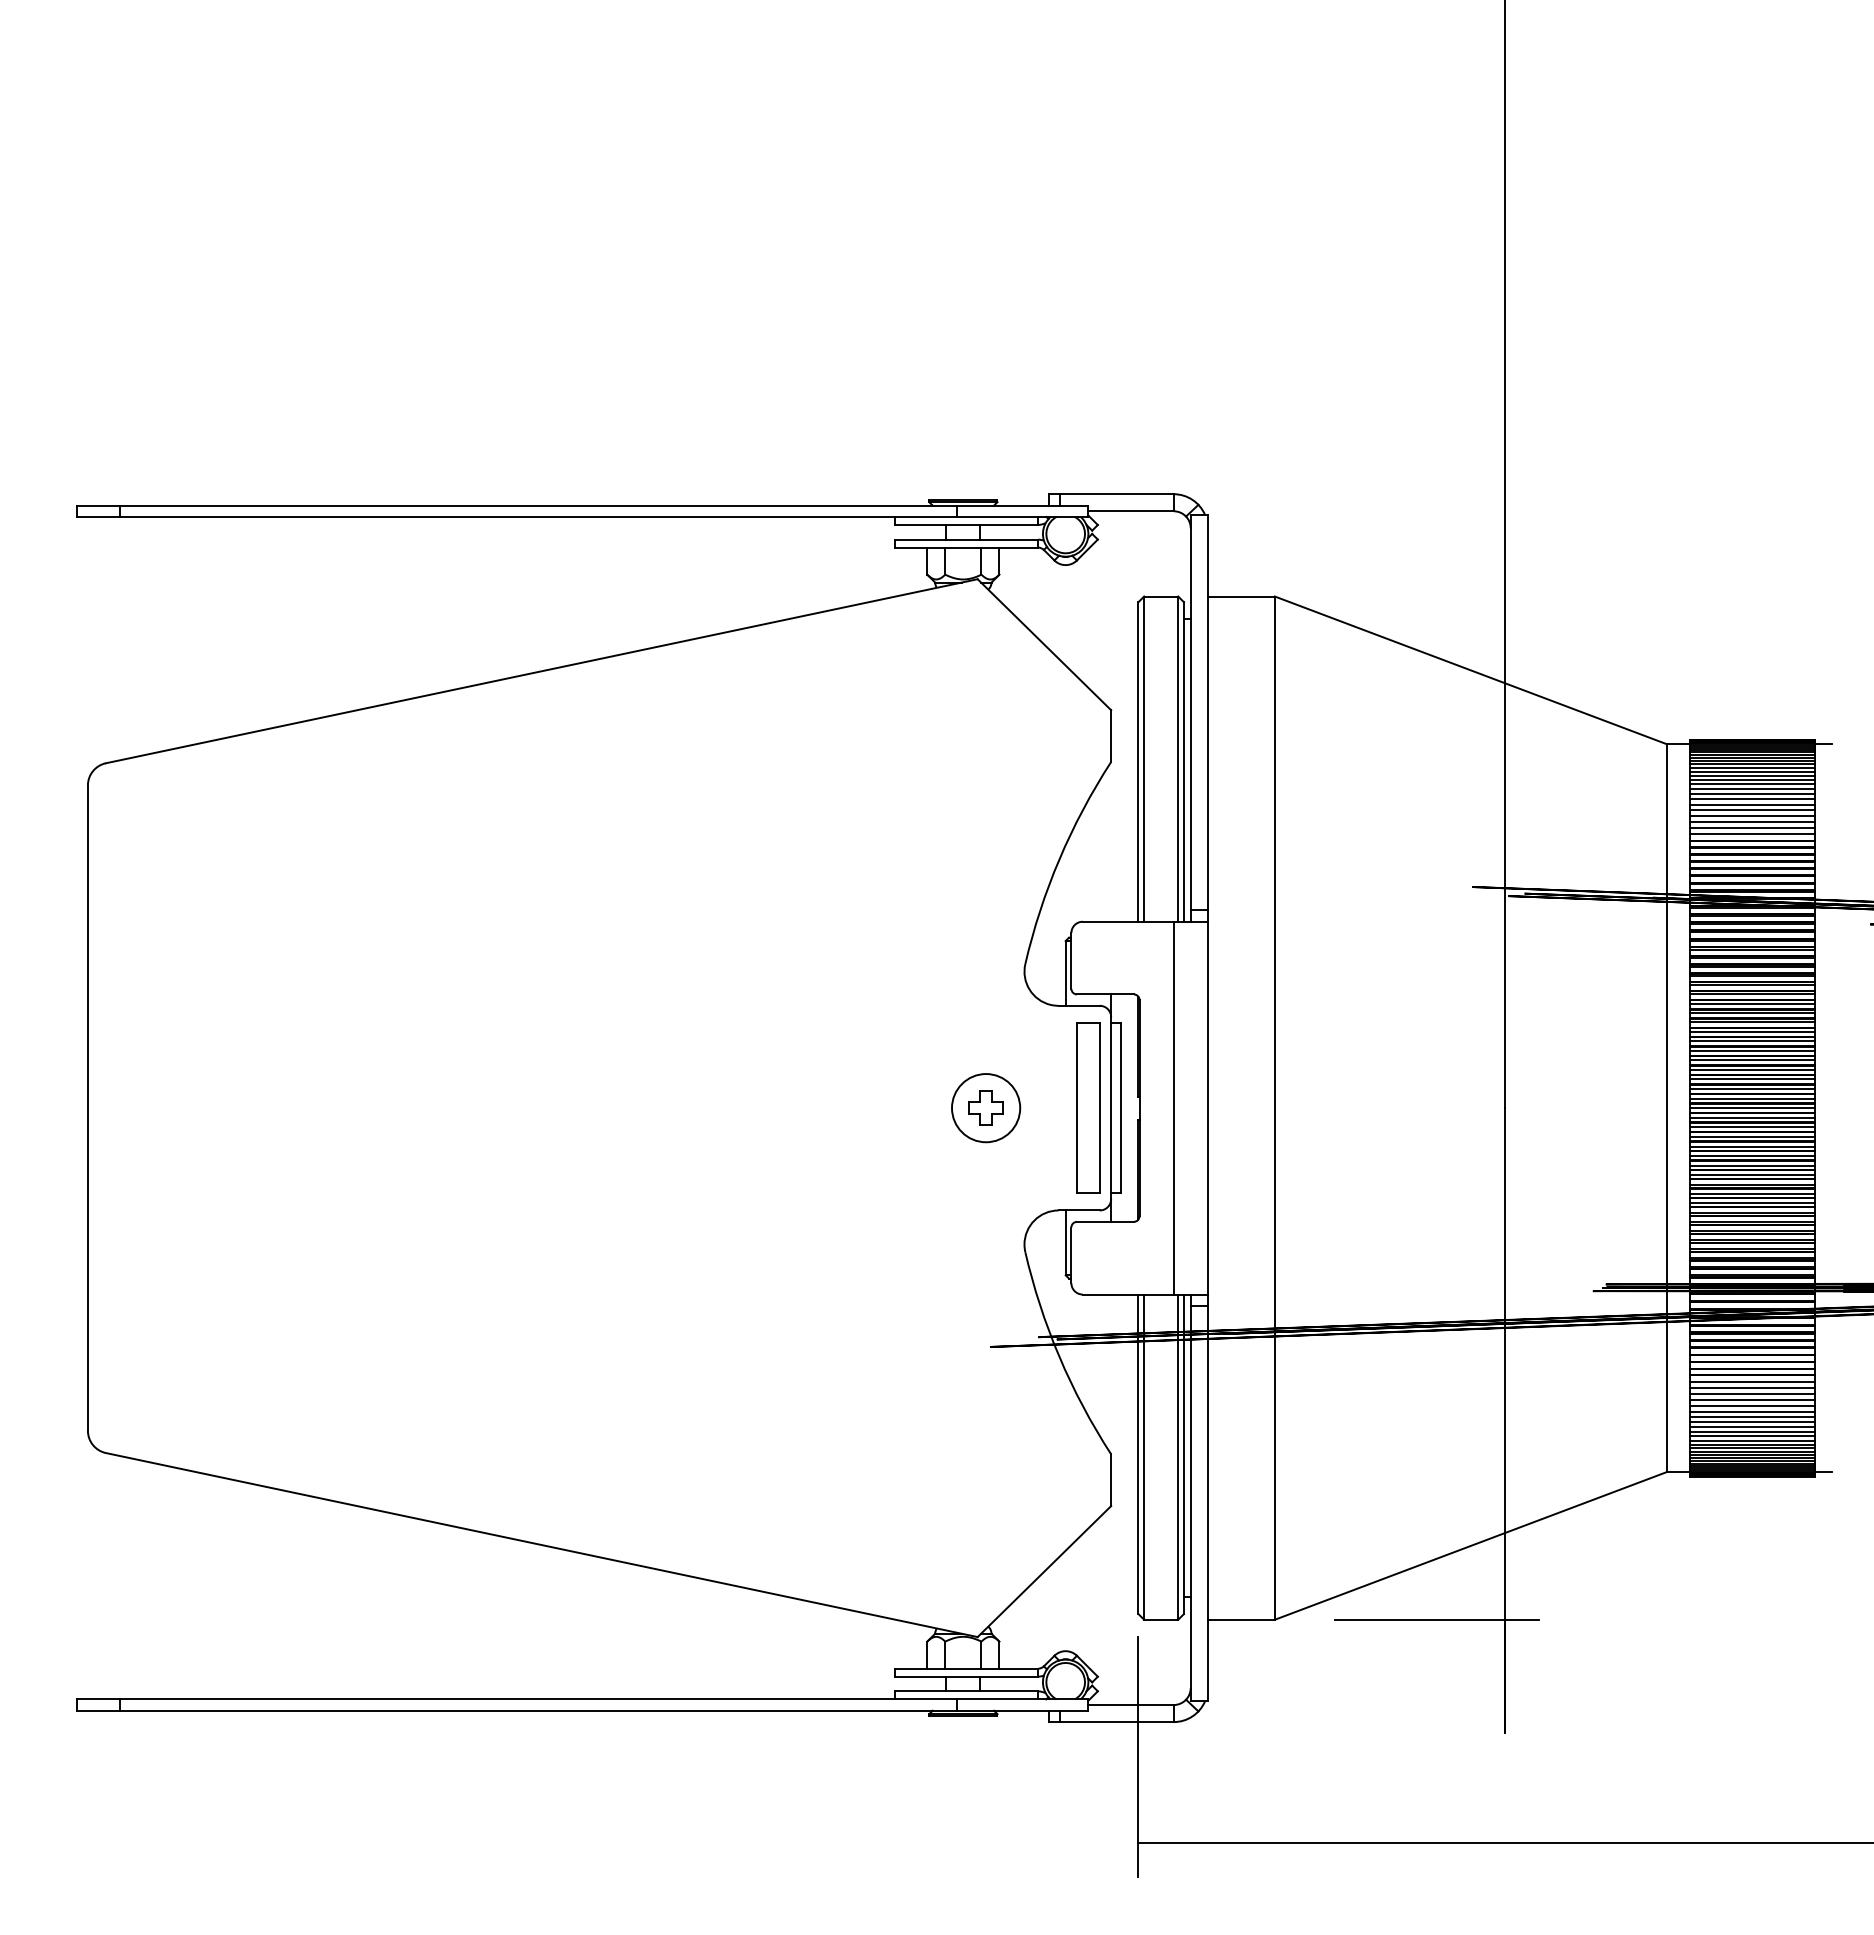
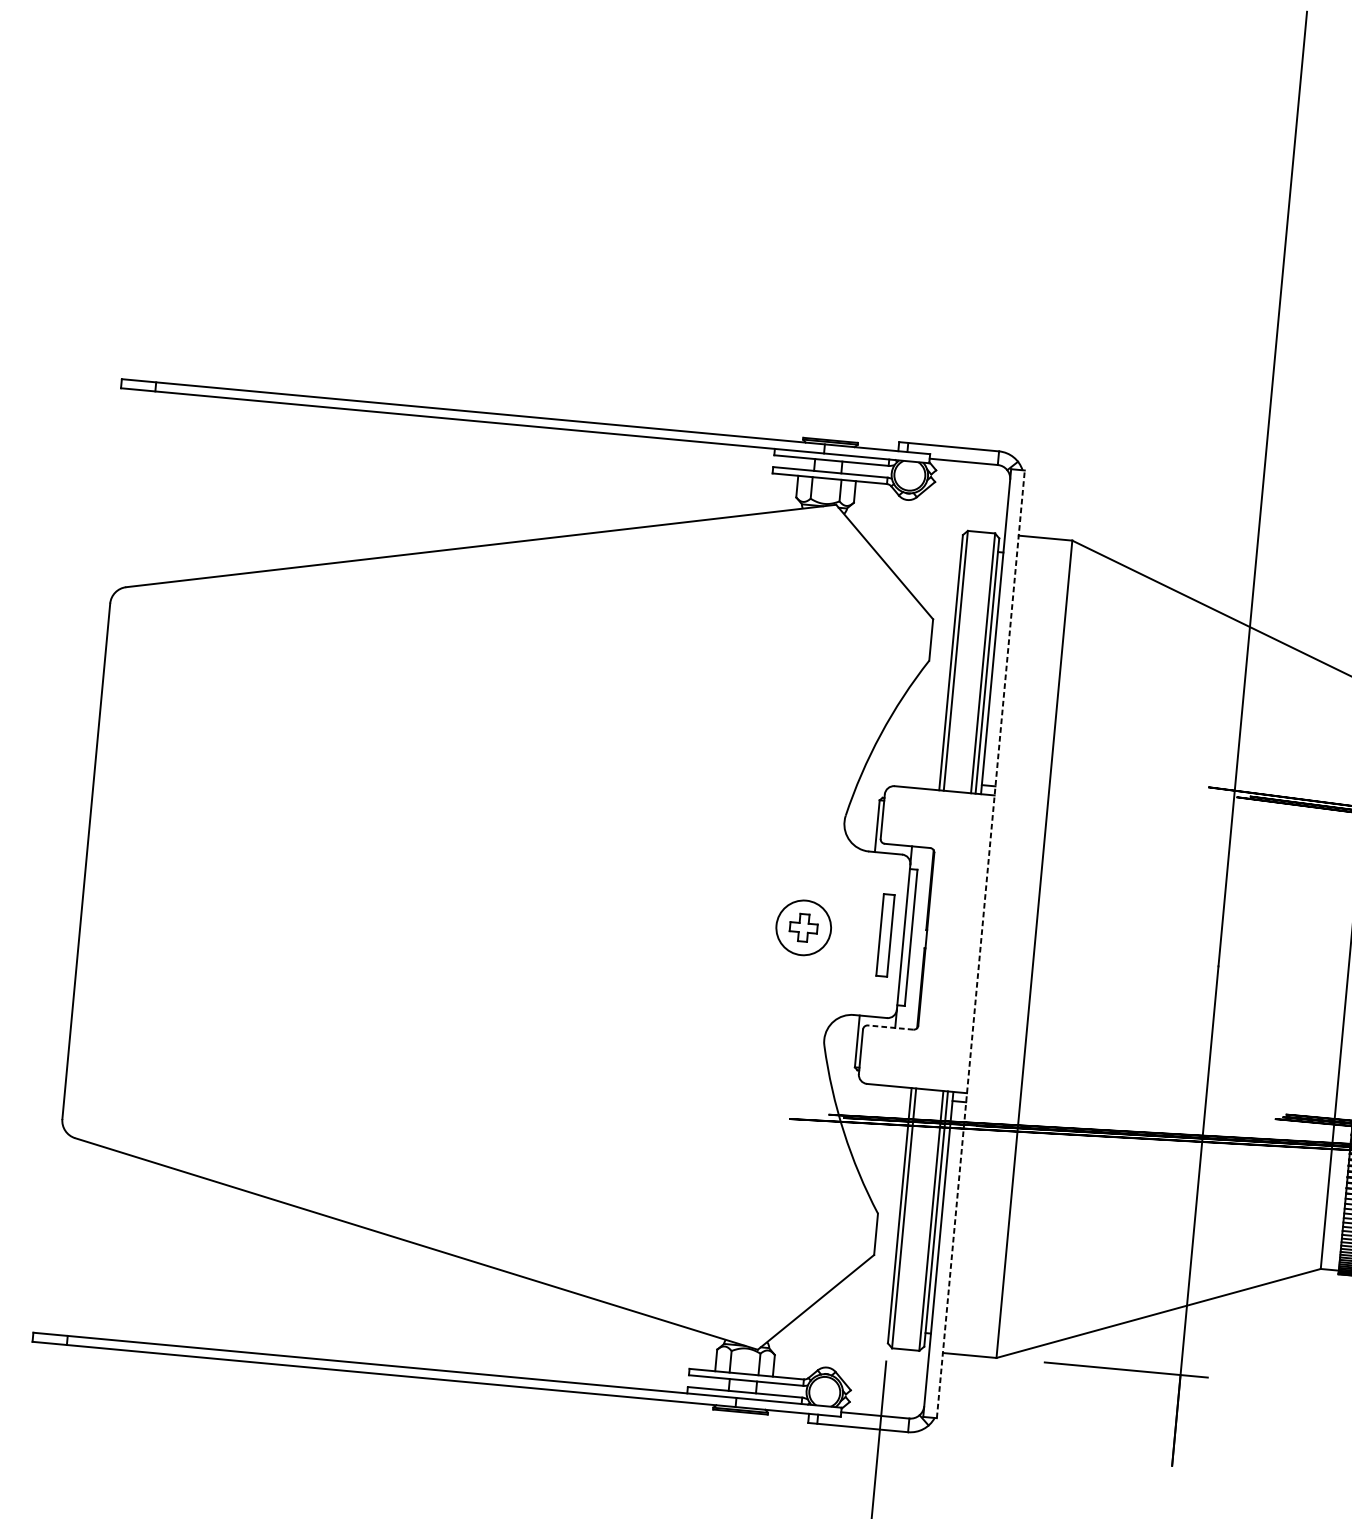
part: (1088, 1107) -> (885, 934), size x0.6
line: (1173, 1107) -> (953, 941), removed
line: (1207, 1107) -> (980, 943), solid -> dashed
line: (1104, 1221) -> (889, 1027), solid -> dashed

